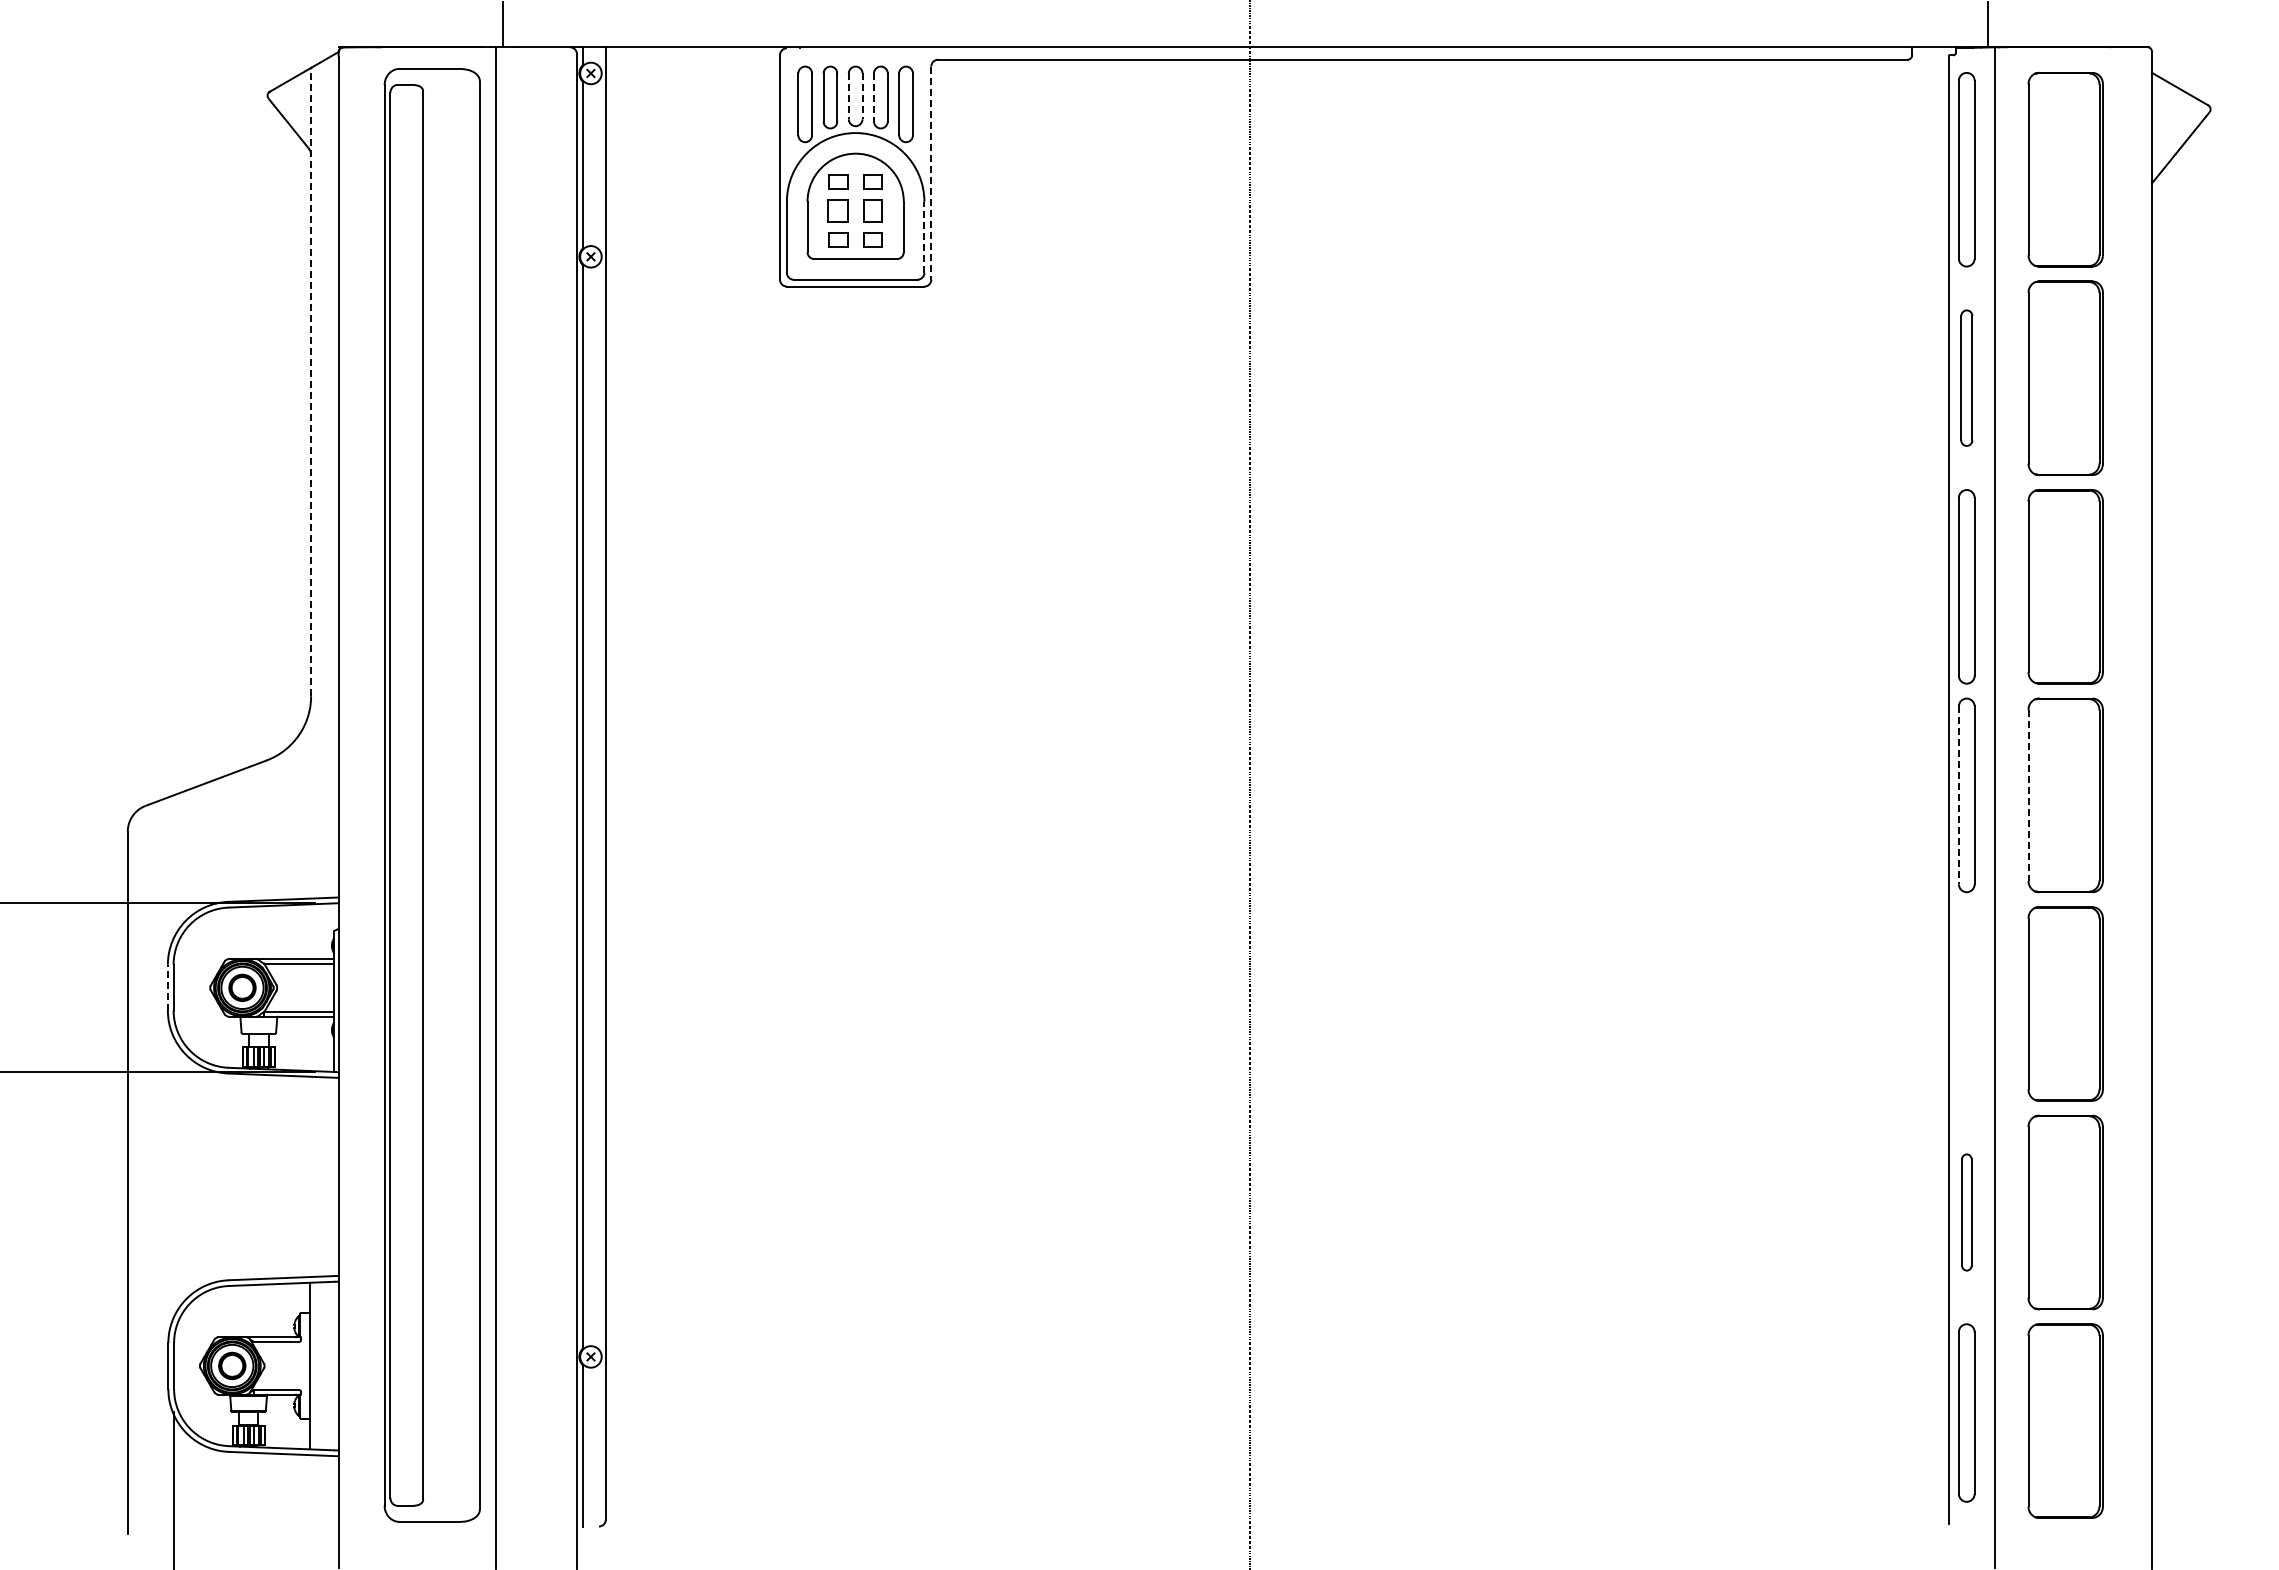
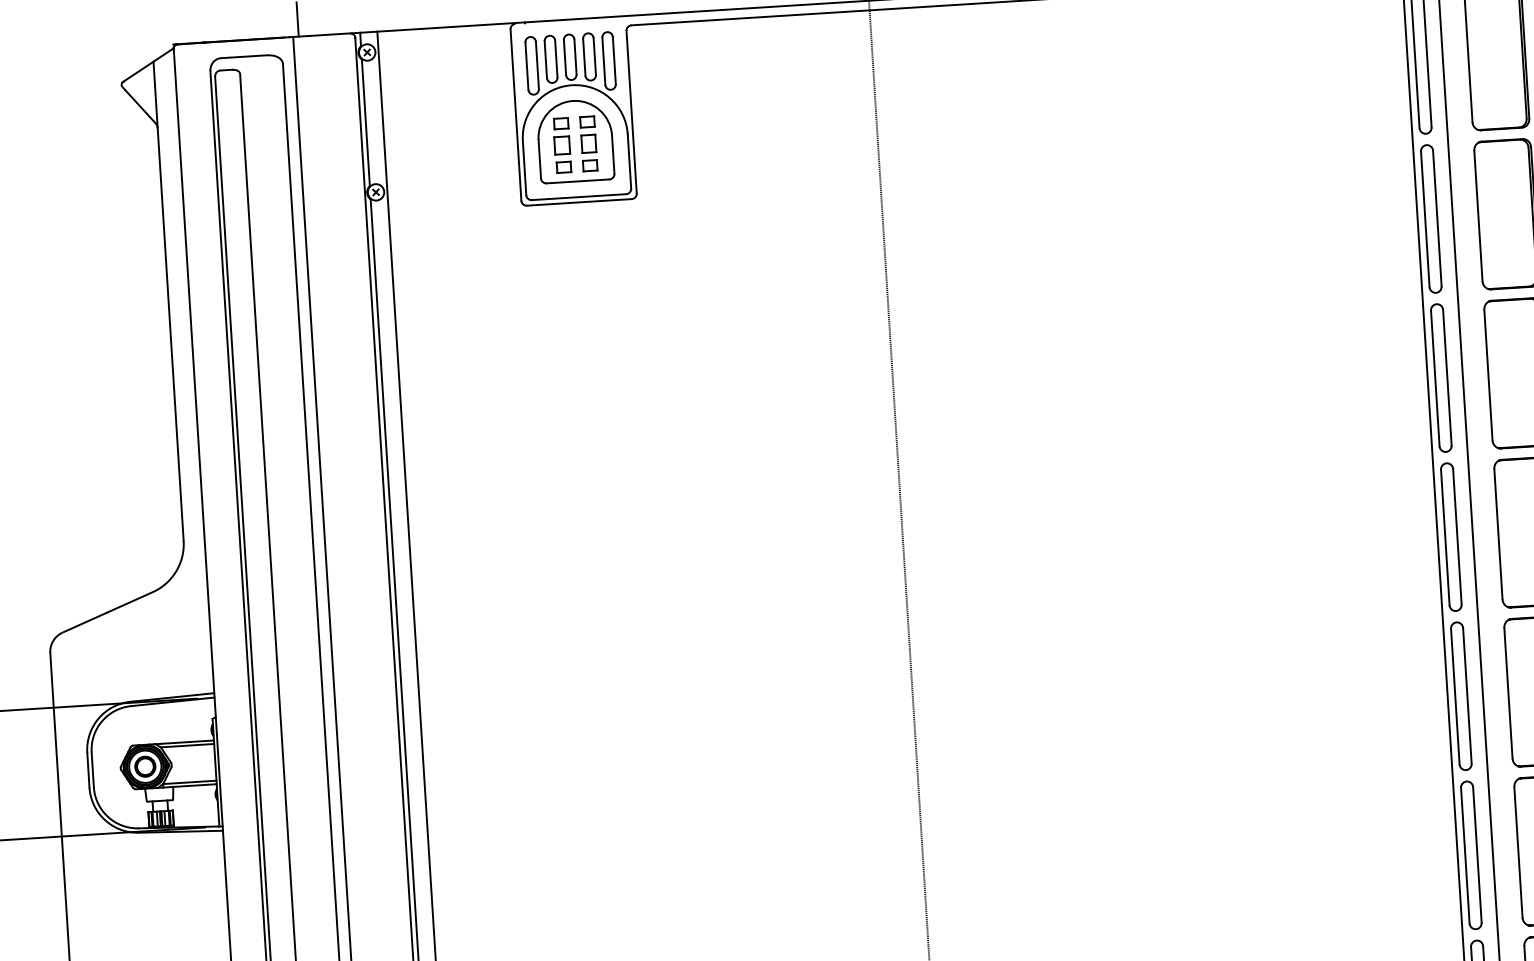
line: (848, 96) -> (564, 57), dashed -> solid
line: (862, 96) -> (575, 57), dashed -> solid
line: (874, 98) -> (584, 57), dashed -> solid
line: (931, 173) -> (631, 112), dashed -> solid
line: (924, 237) -> (629, 161), dashed -> solid
part: (1966, 377) -> (1431, 218), size x1.43
line: (311, 382) -> (168, 301), dashed -> solid
line: (1958, 795) -> (1445, 537), dashed -> solid
line: (2028, 795) -> (1498, 534), dashed -> solid
line: (167, 987) -> (88, 770), dashed -> solid
part: (1966, 1003) -> (1461, 695), added
part: (1966, 1212) -> (1471, 855), size x1.67

